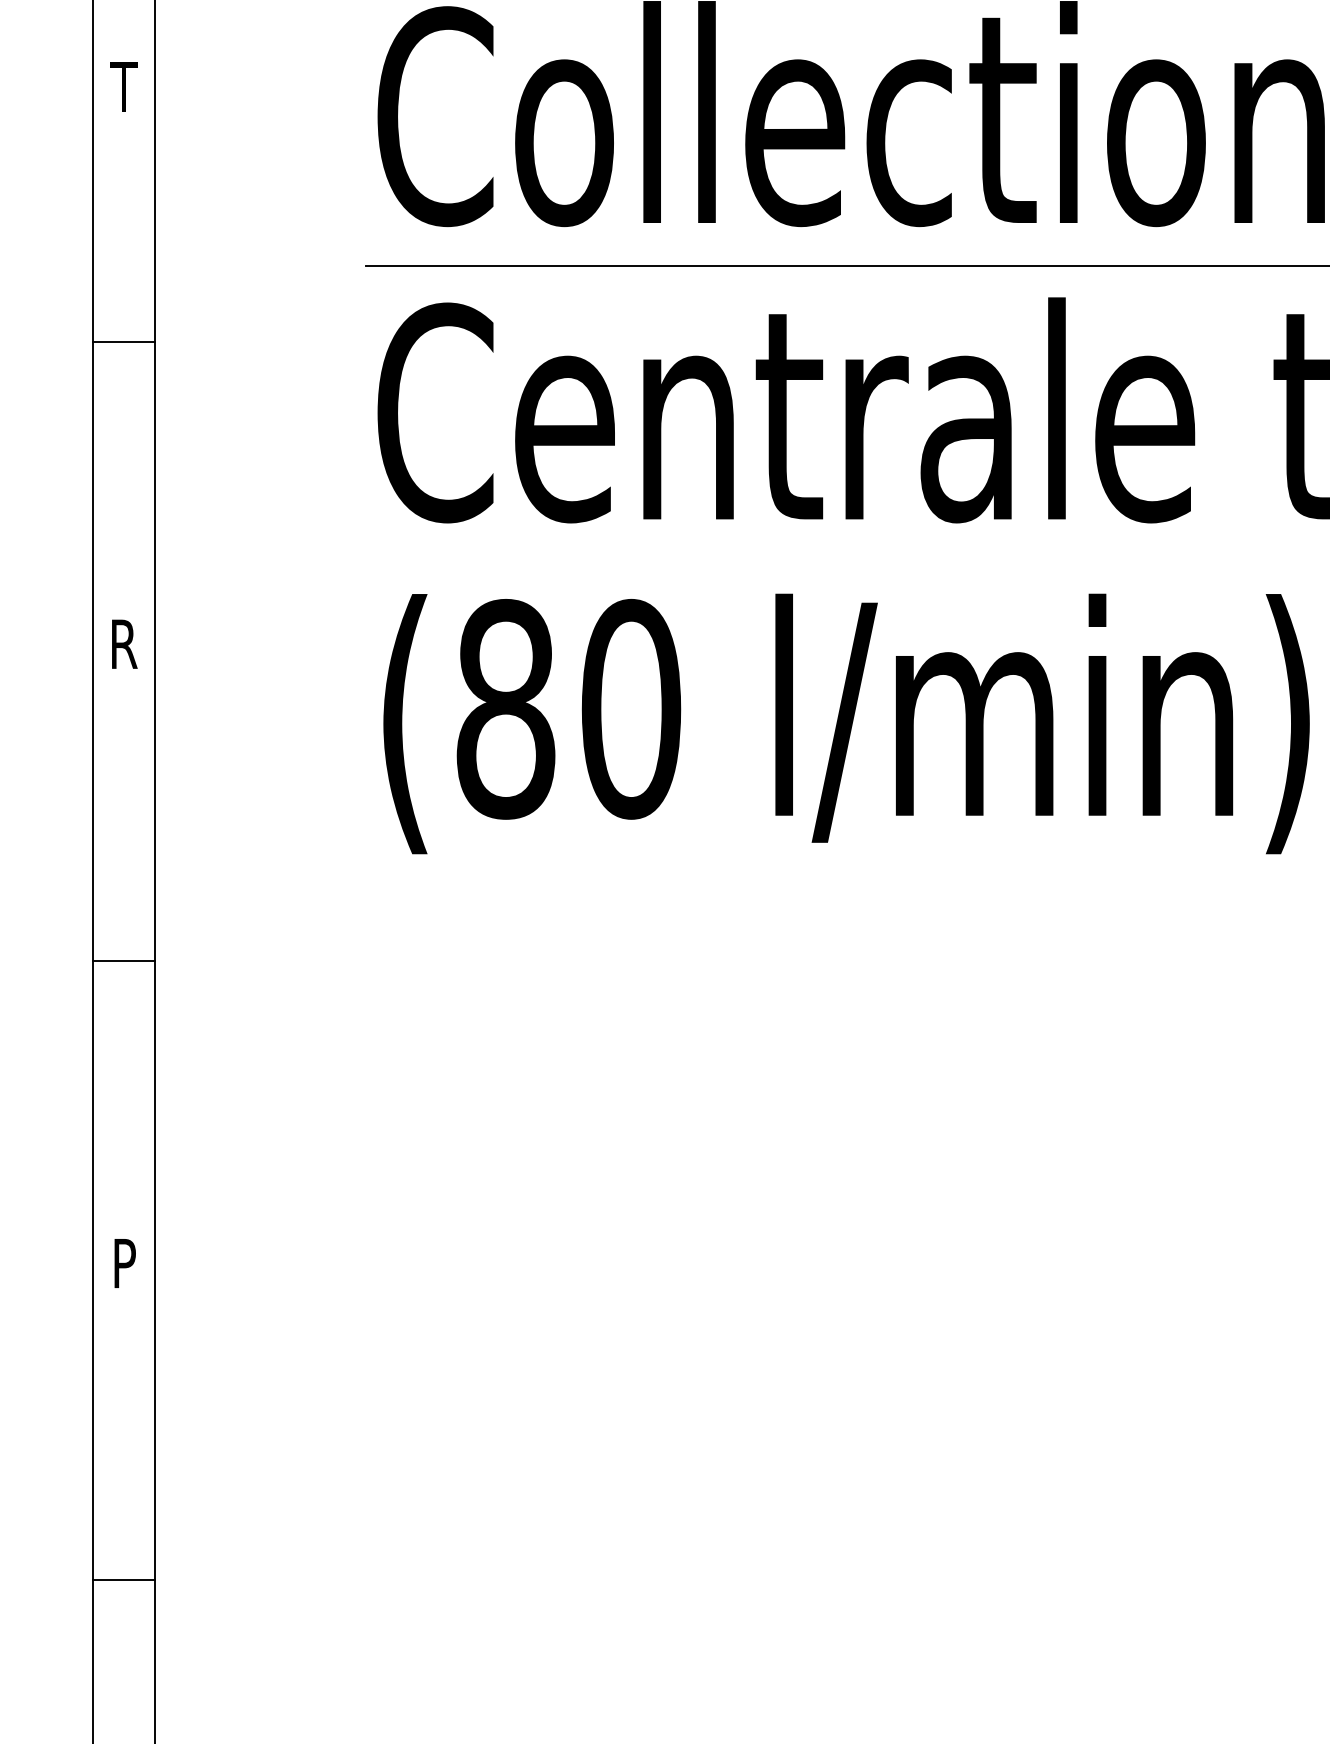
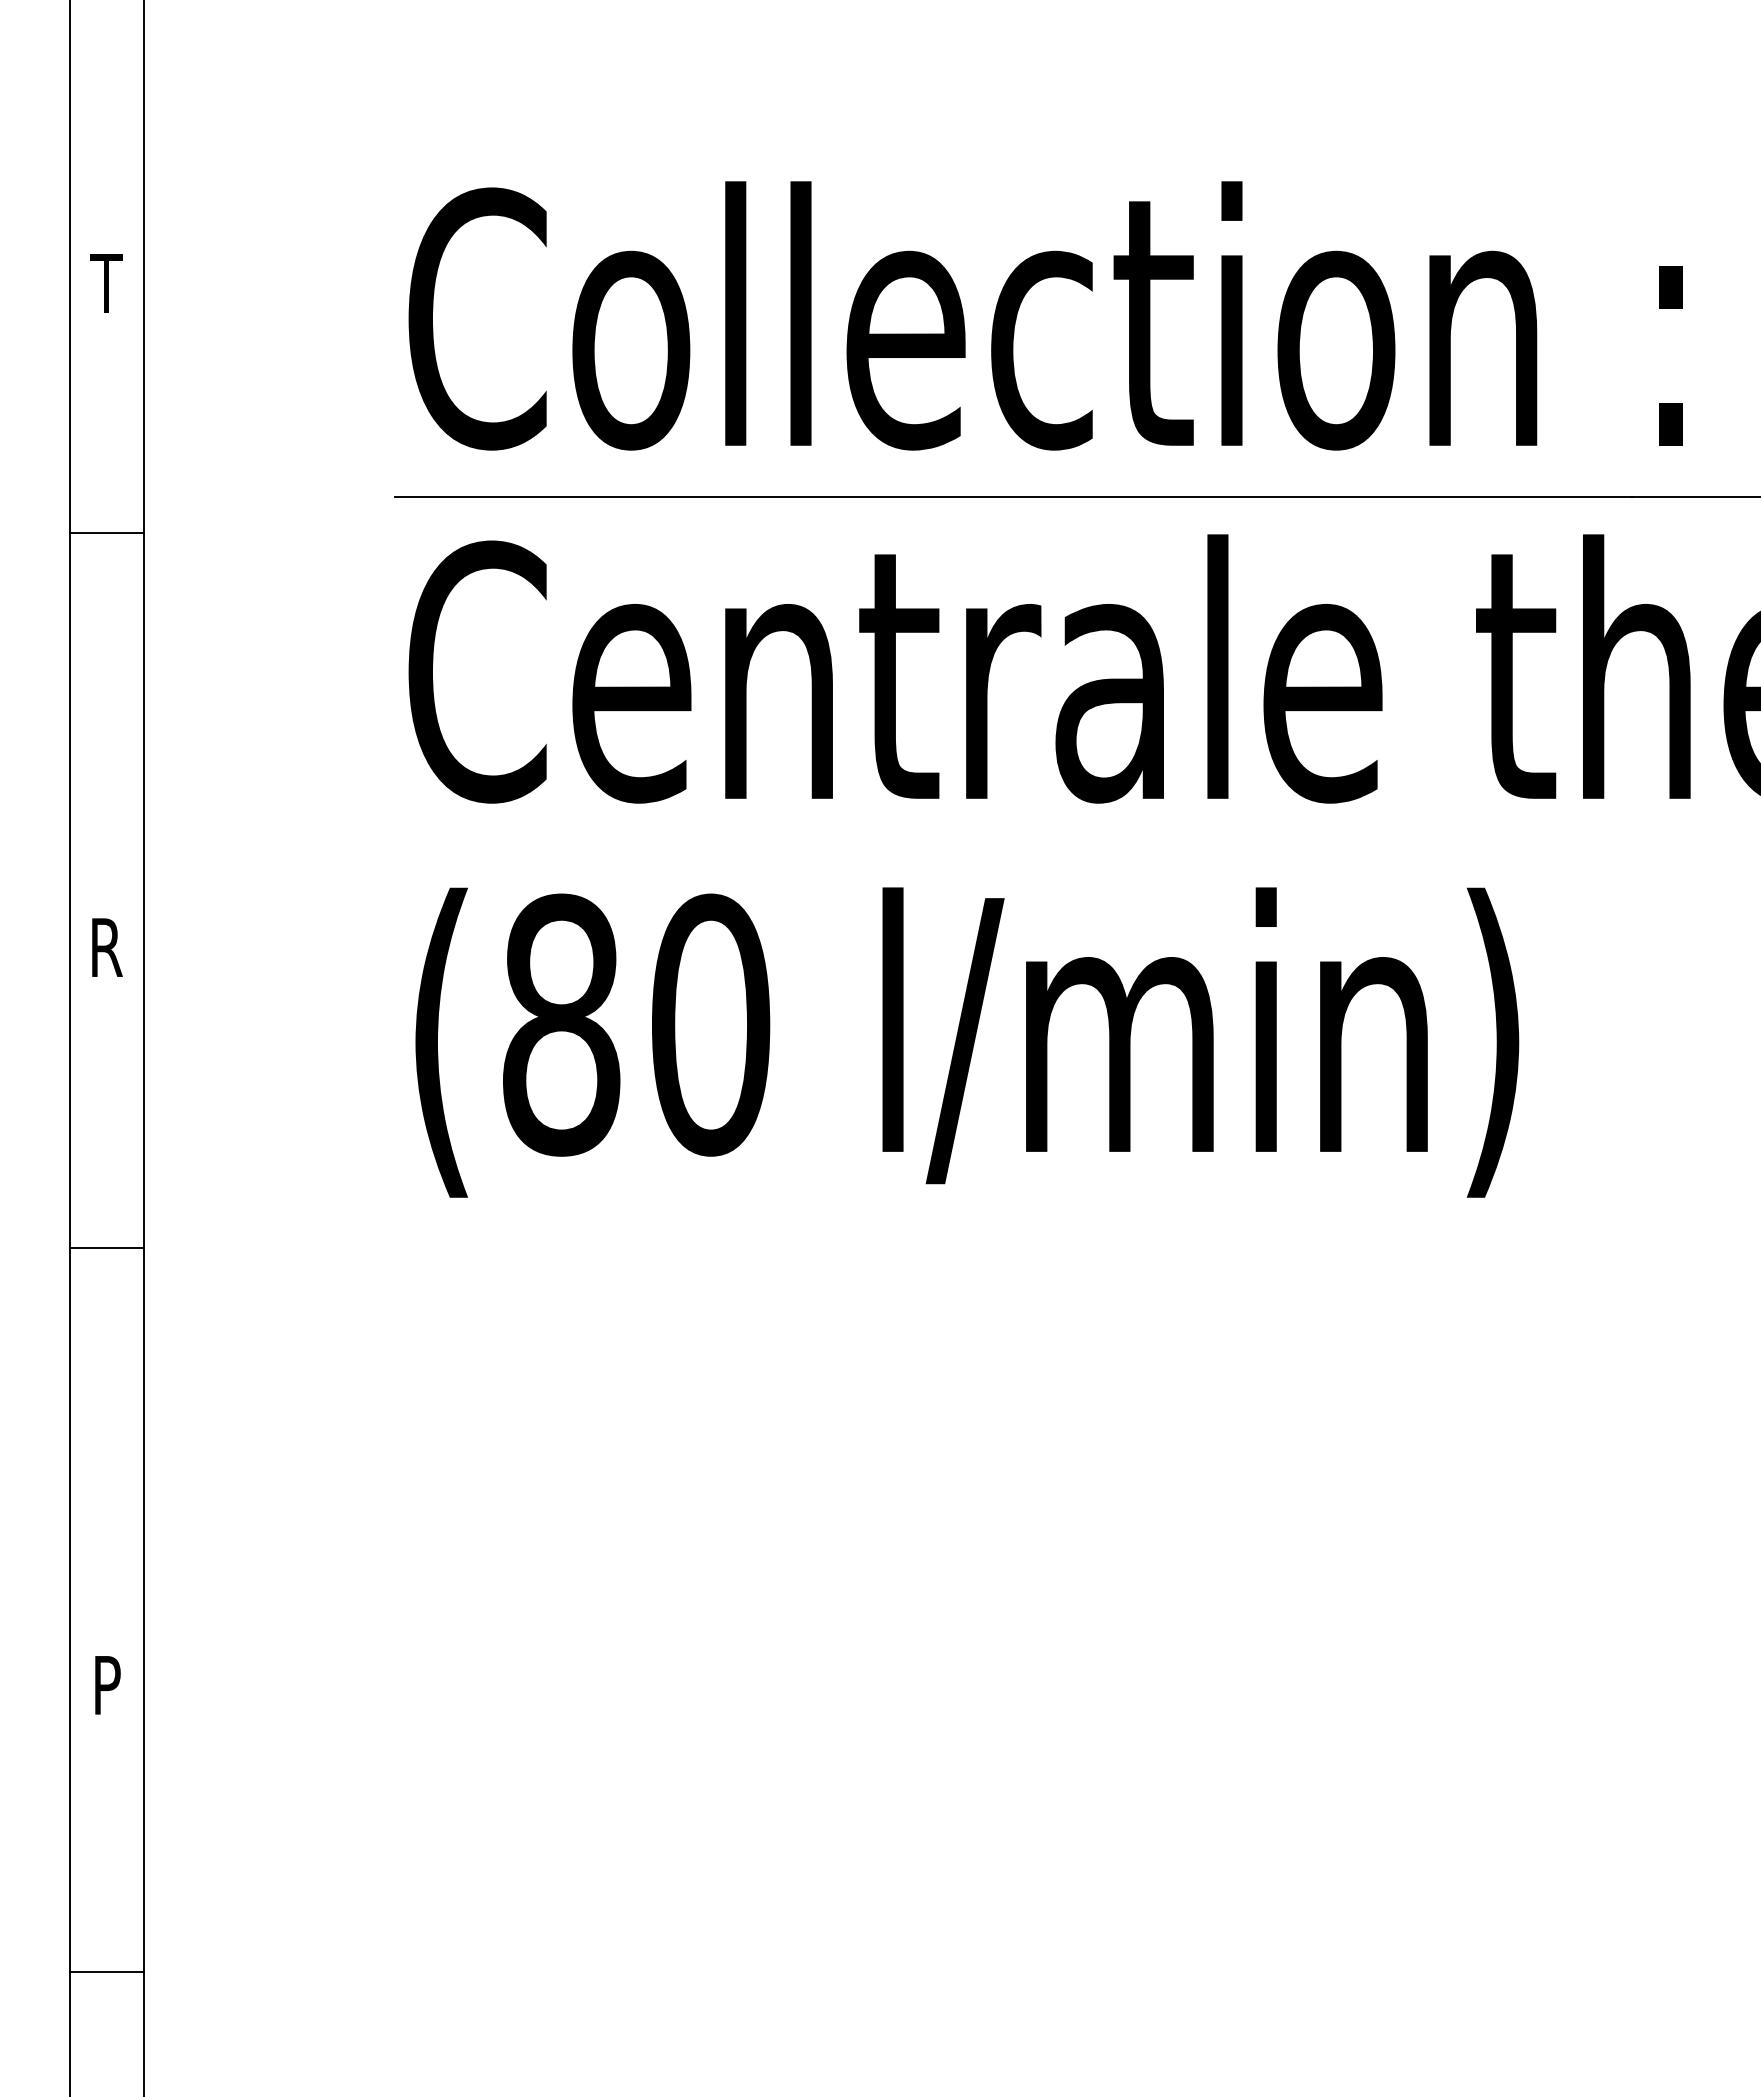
line: (124, 341) -> (106, 533), moved
line: (124, 960) -> (106, 1247), moved
line: (124, 1580) -> (106, 1971), moved

